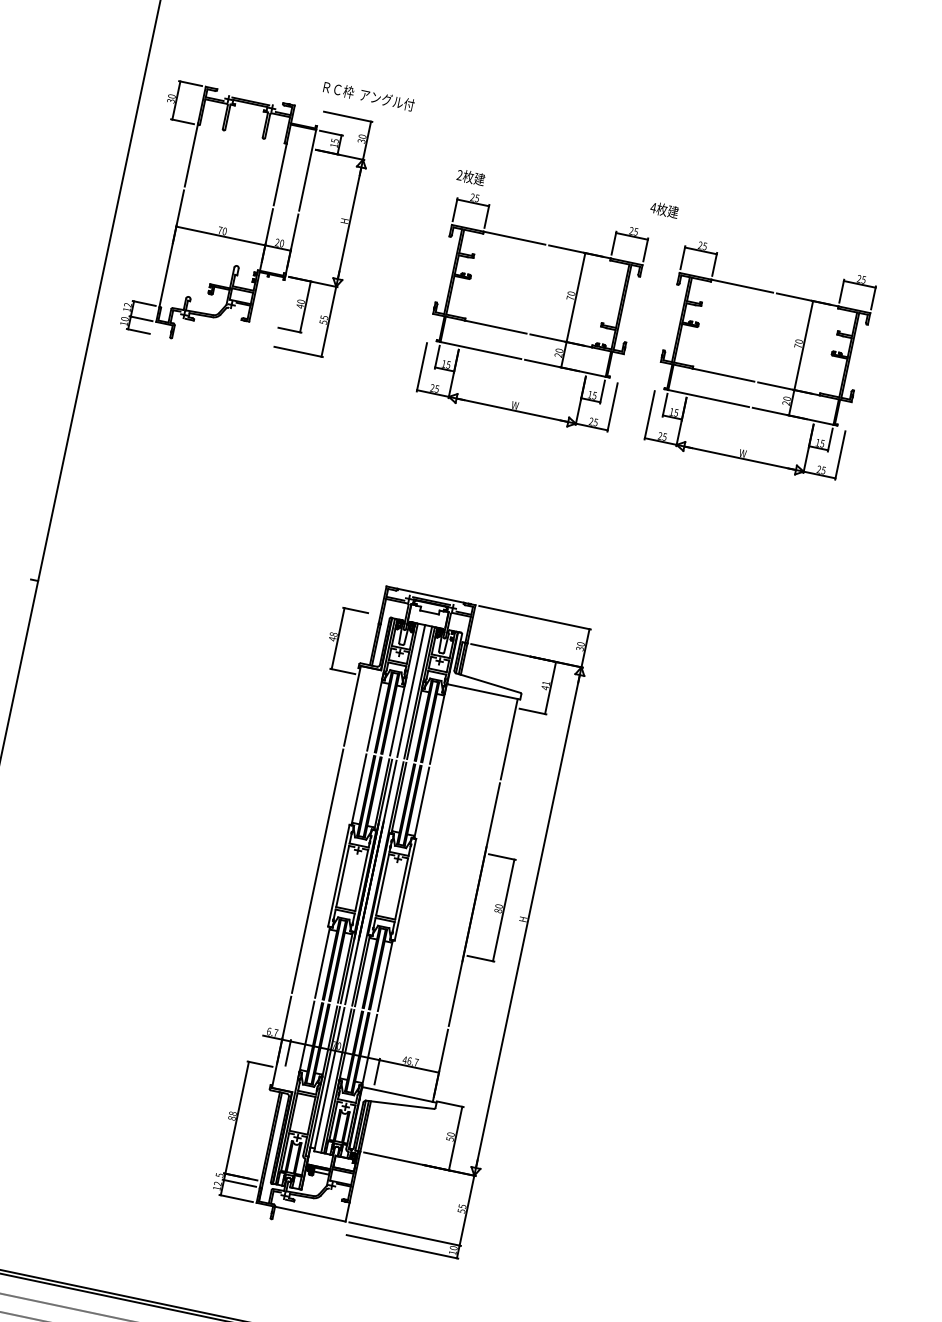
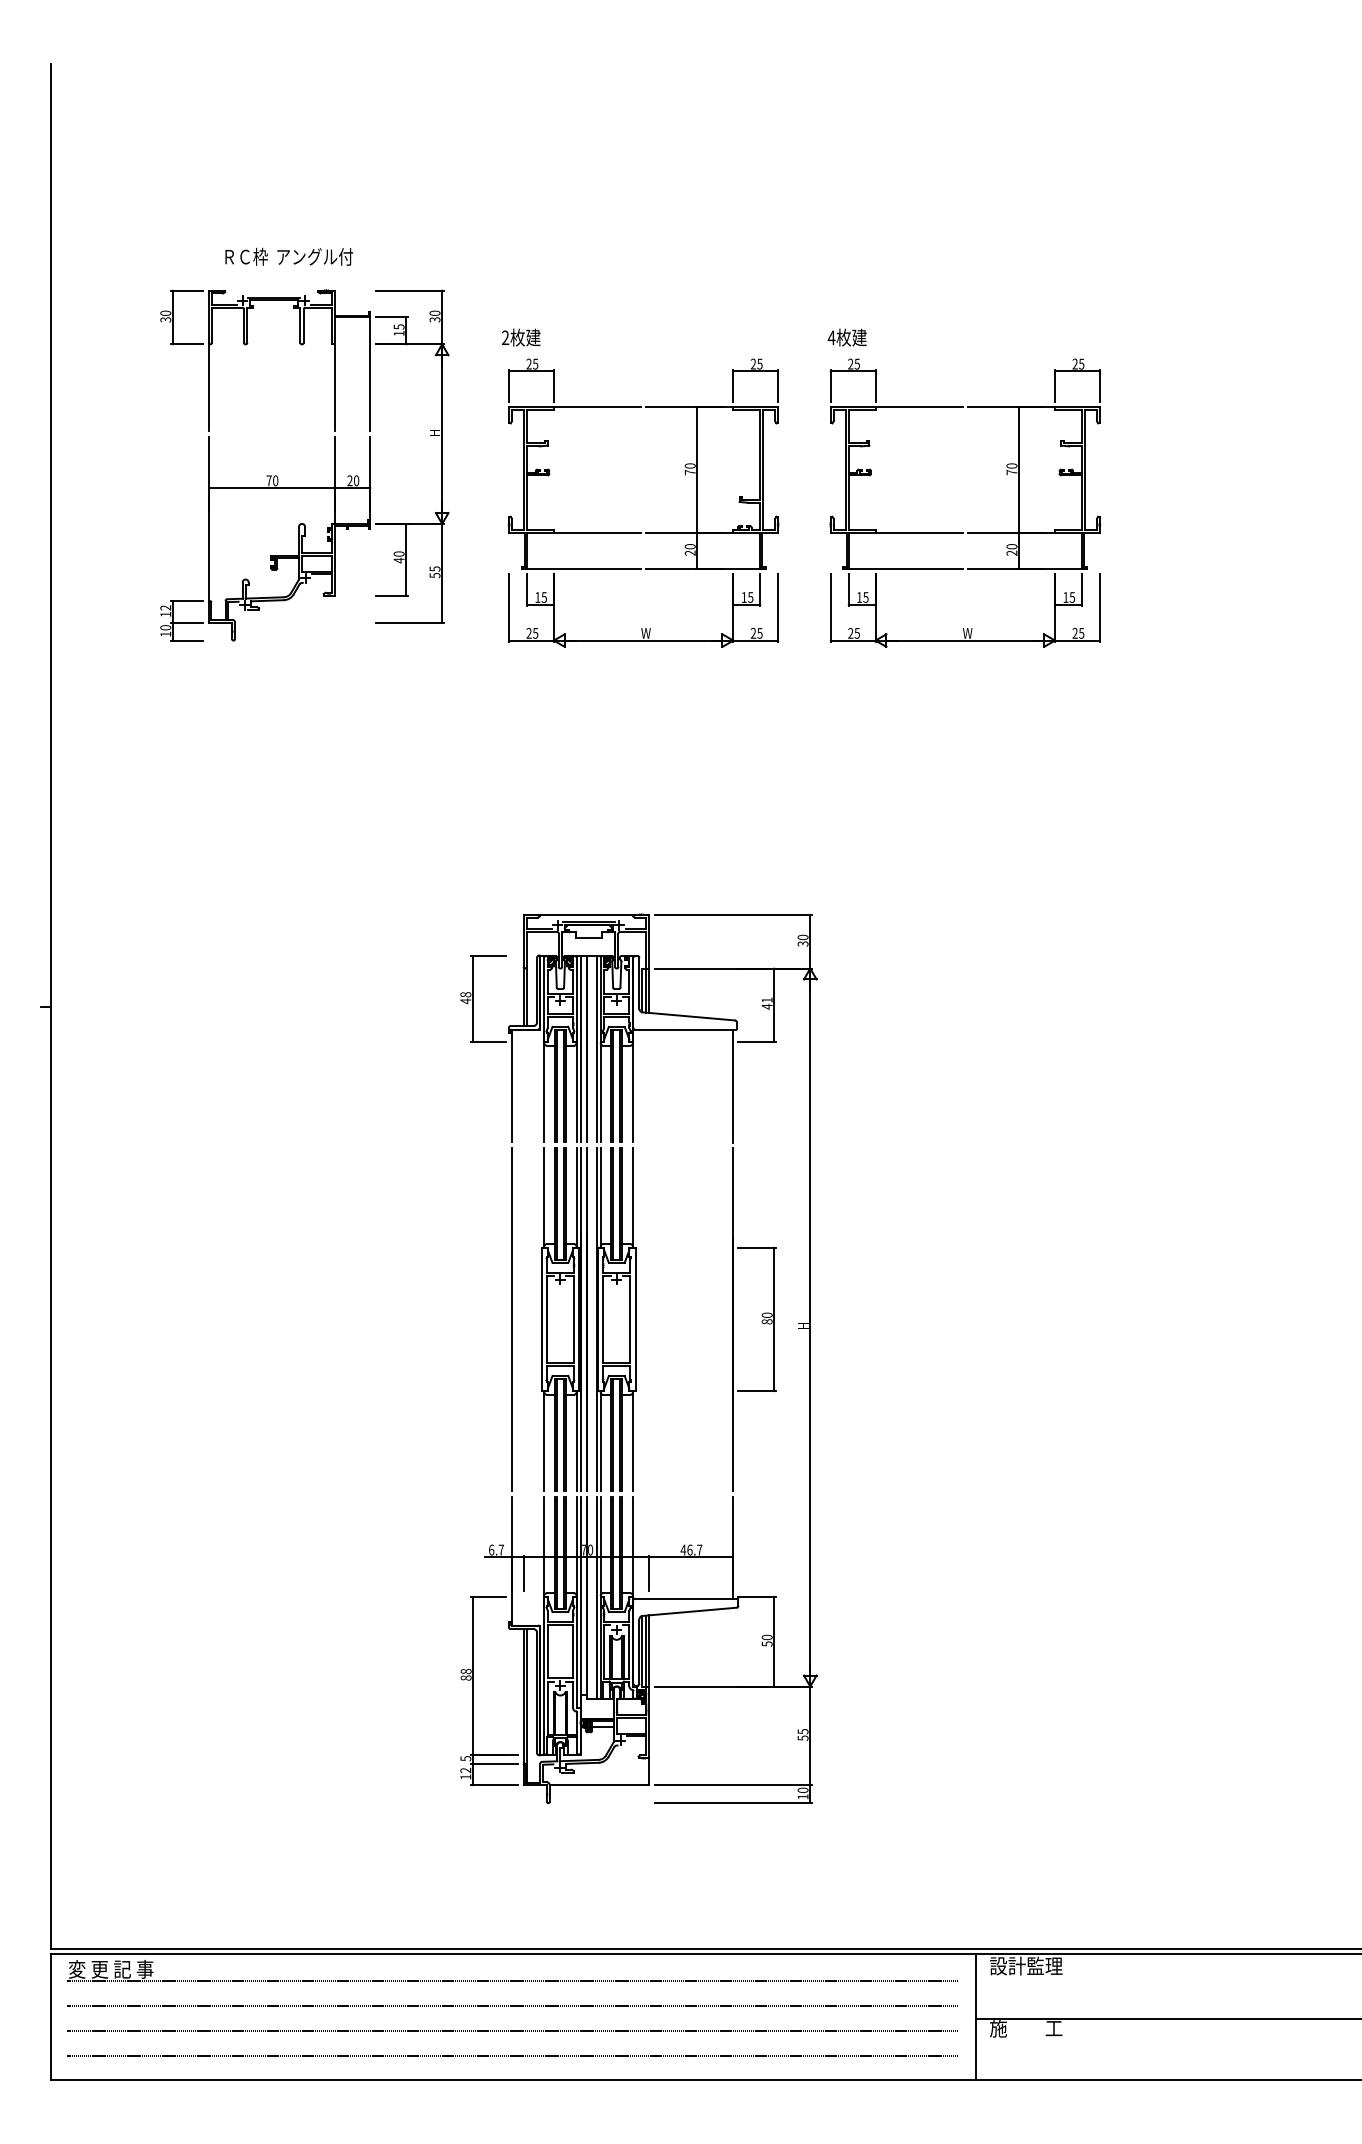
text: (369, 96) -> (289, 256), moved
text: (663, 209) -> (846, 337), moved
part: (244, 240) -> (304, 487), moved
line: (406, 689) -> (580, 1048), added

